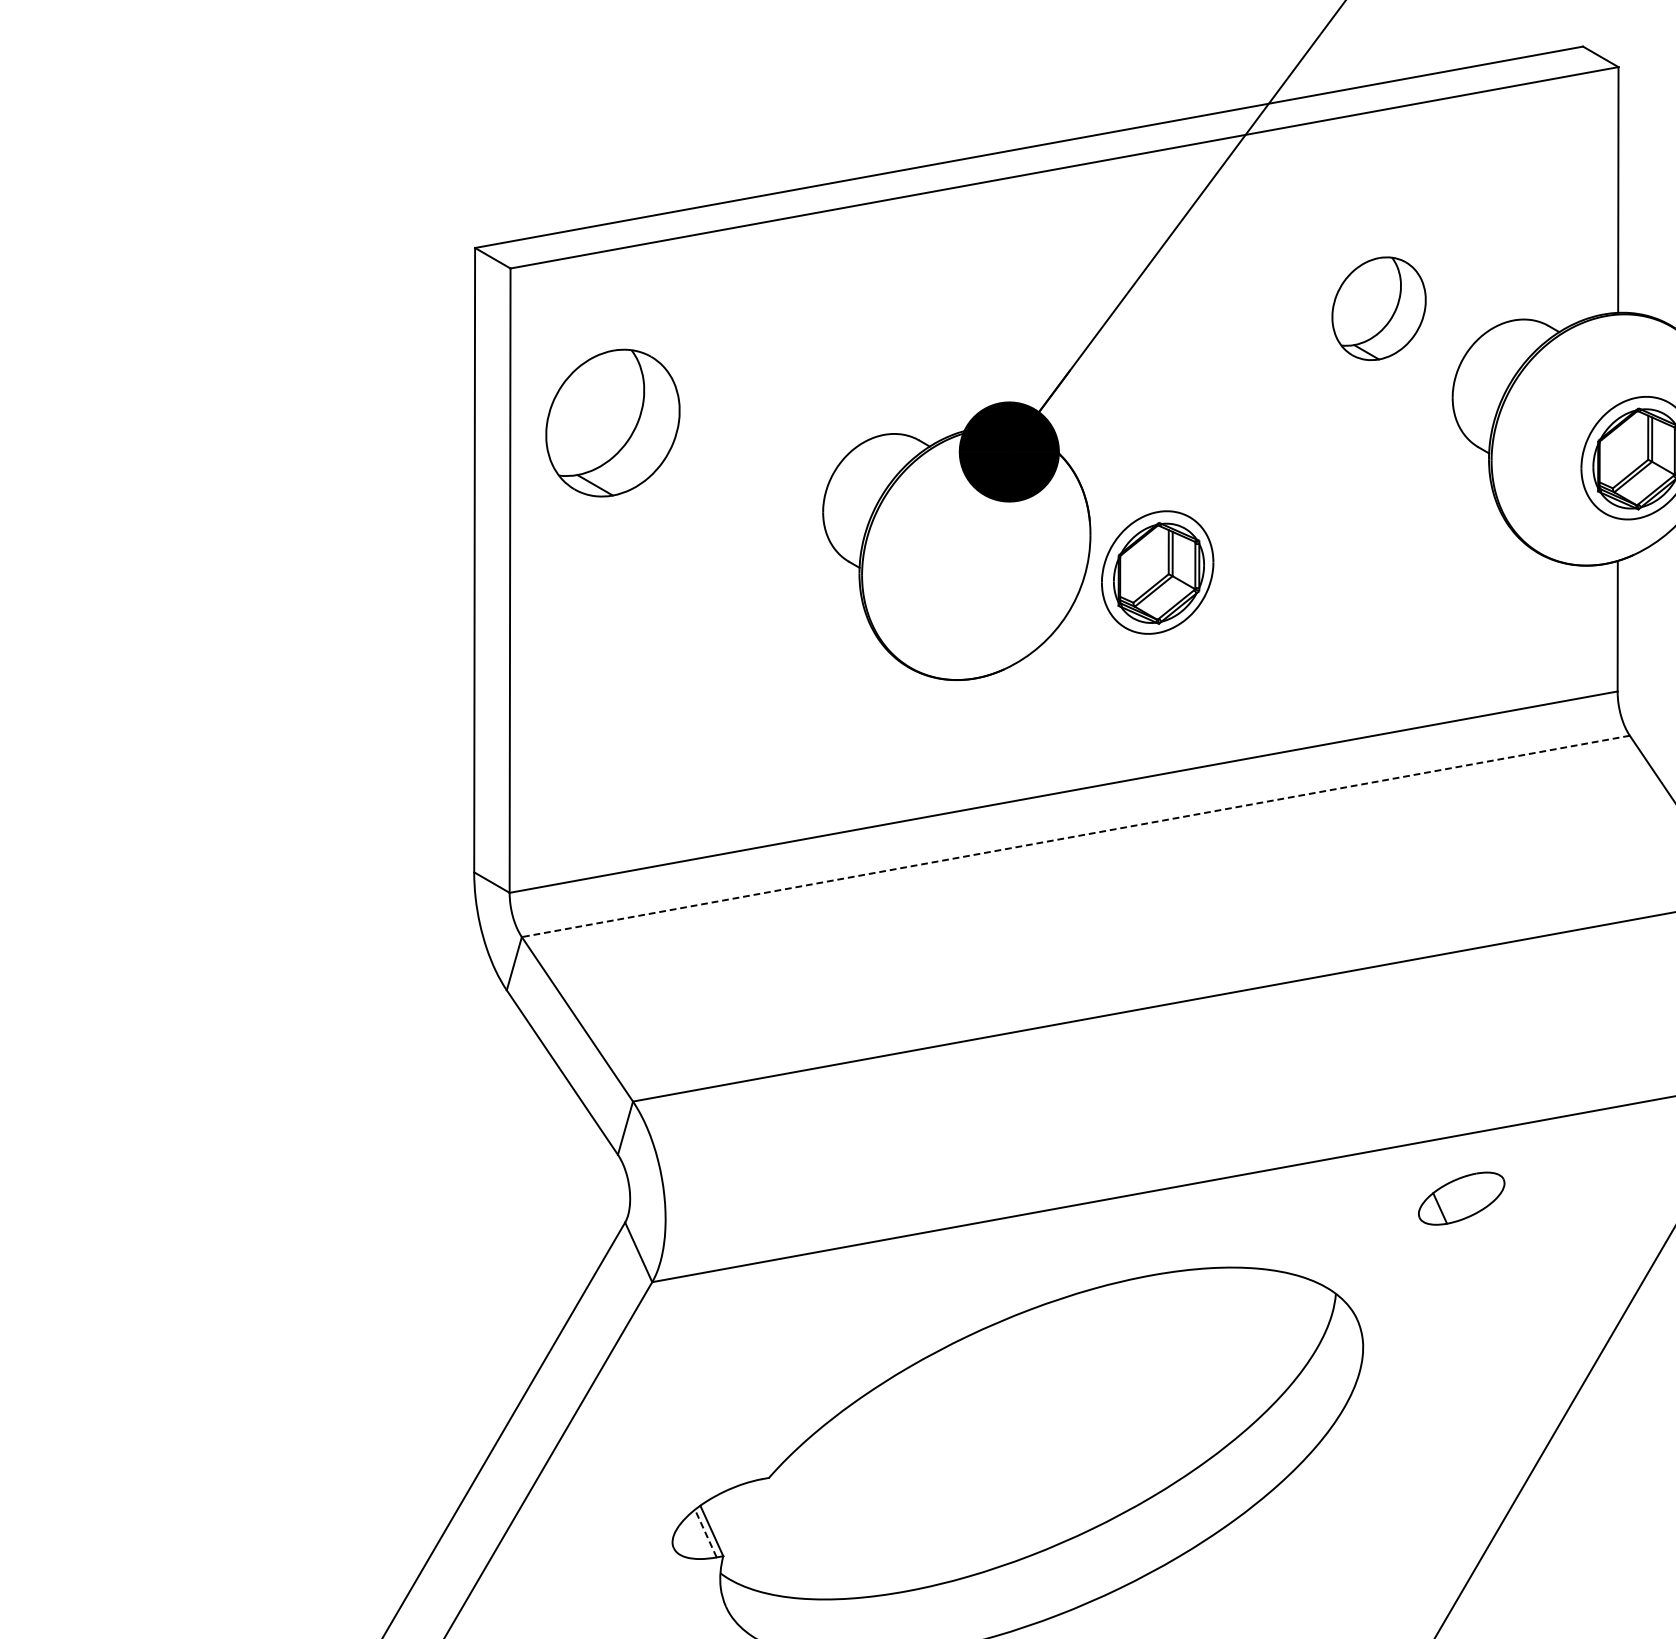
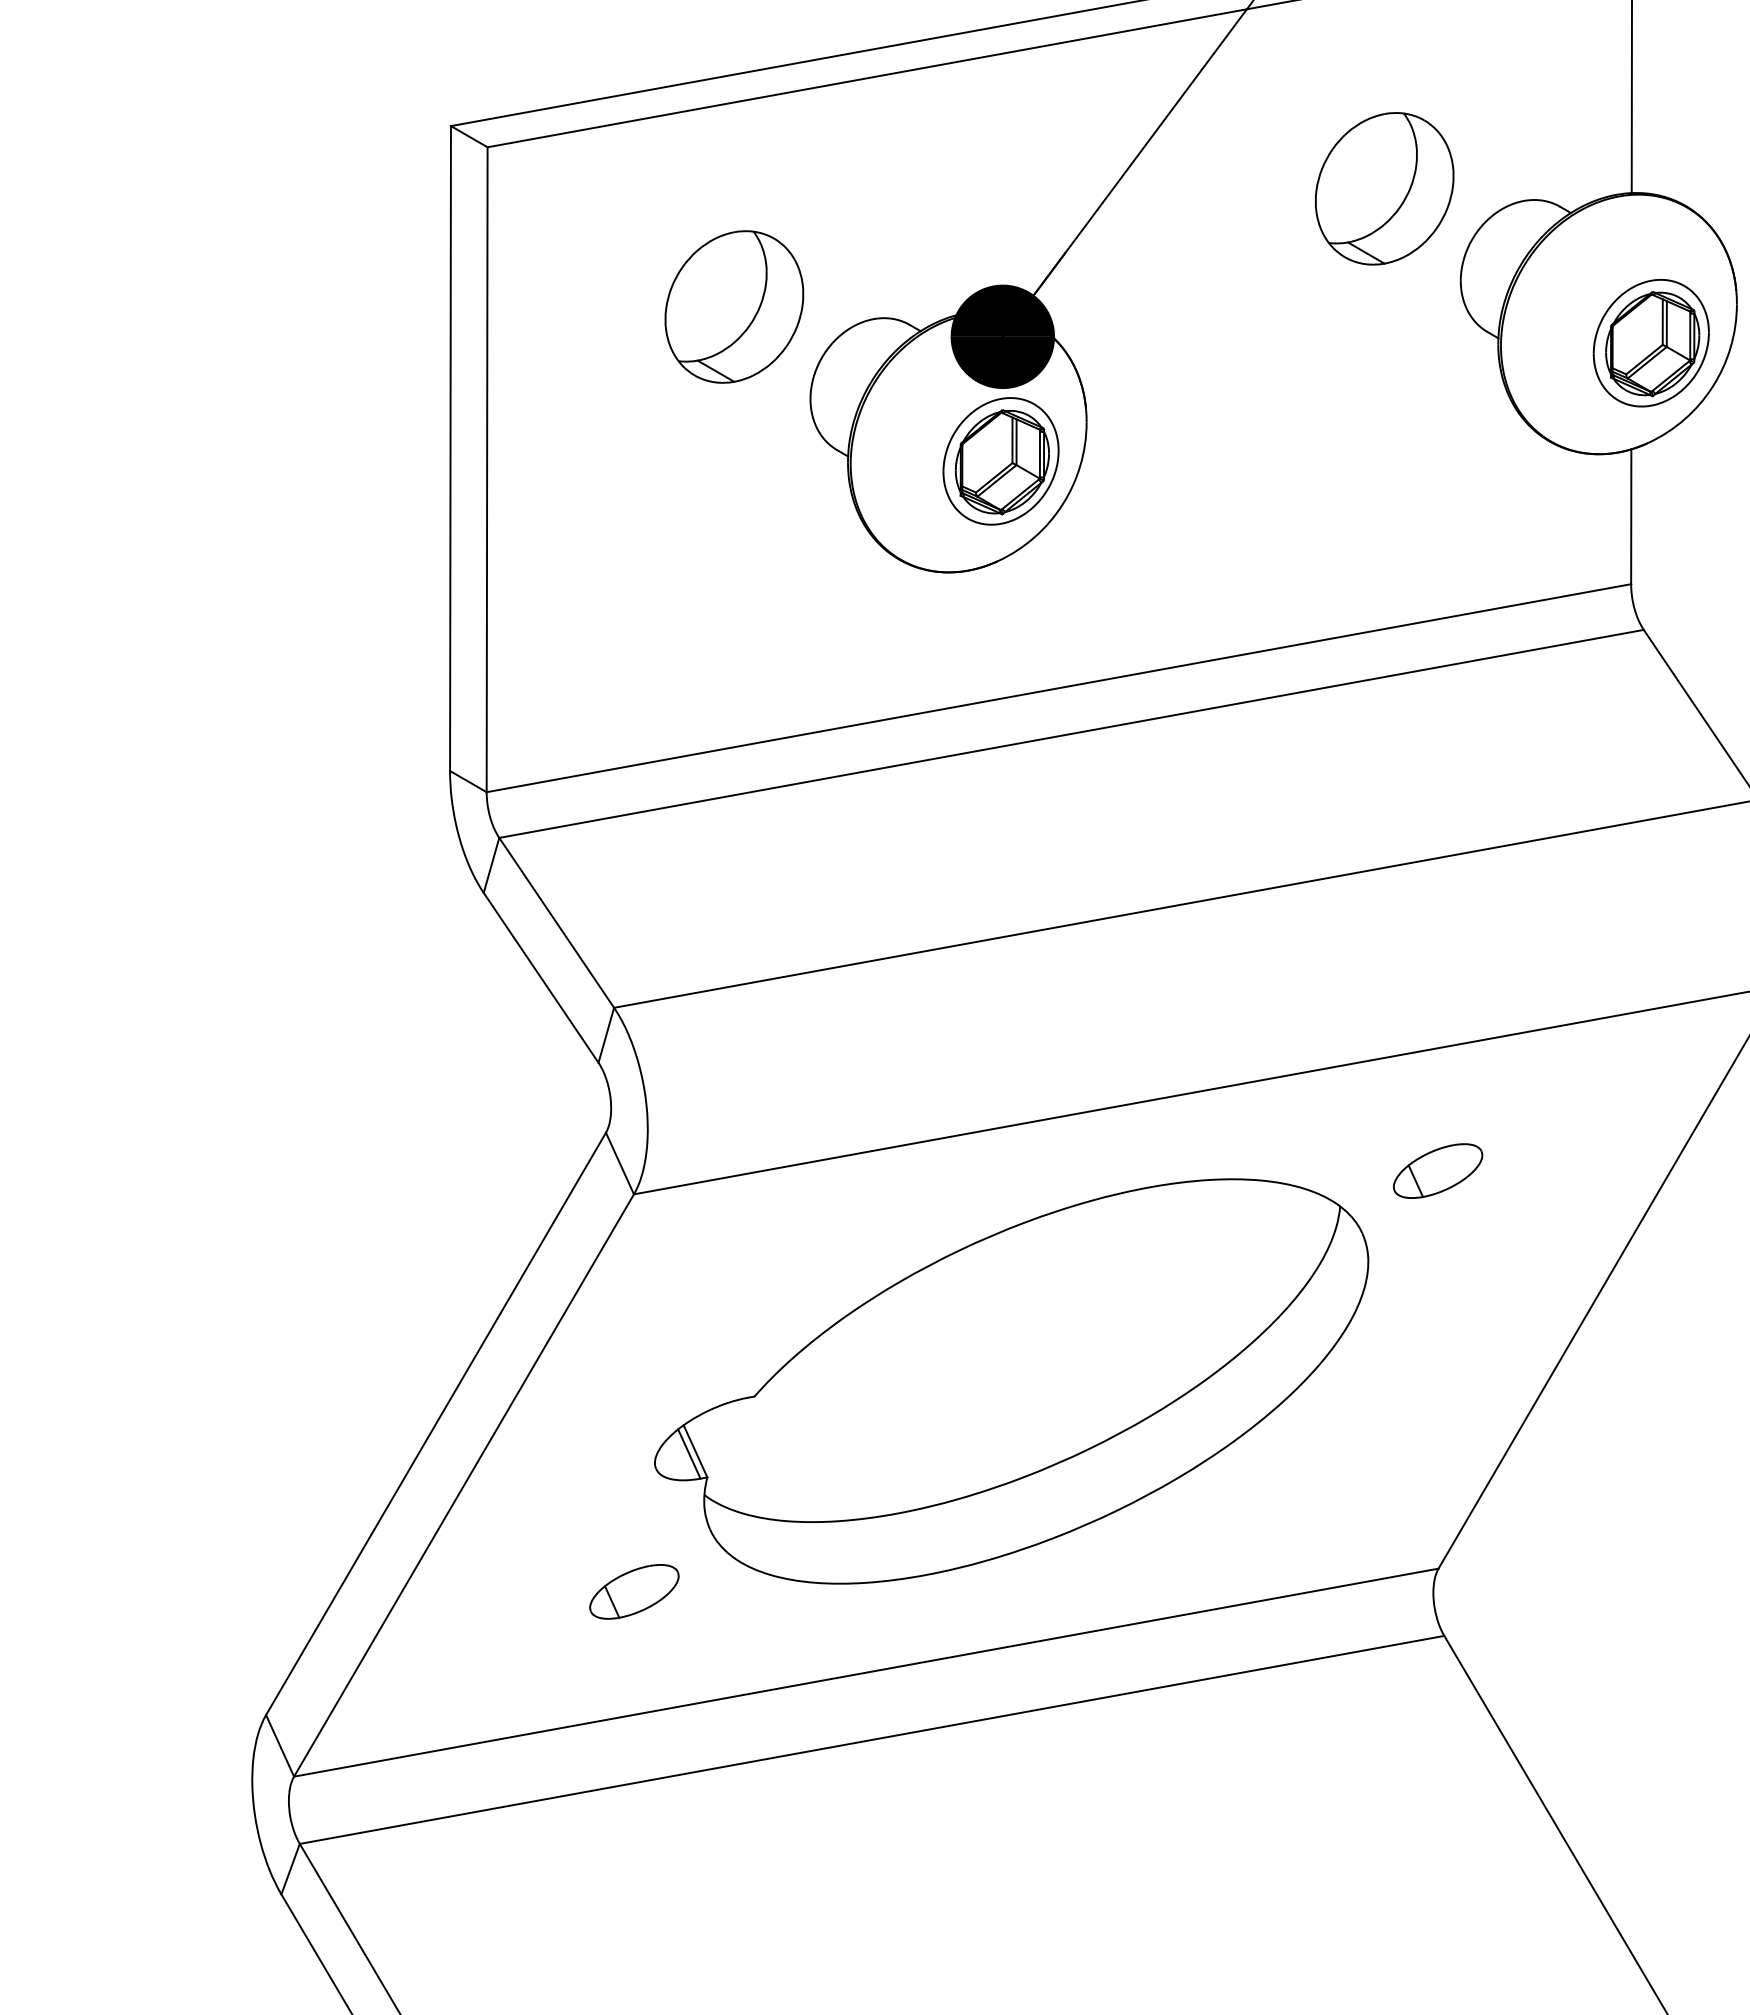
part: (1378, 308) -> (1384, 188), size x1.43
part: (613, 422) -> (734, 306), moved
part: (1157, 572) -> (1000, 461), moved
line: (1075, 836) -> (1071, 733), dashed -> solid
part: (1462, 1198) -> (1438, 1170), moved
line: (706, 1533) -> (689, 1453), dashed -> solid

